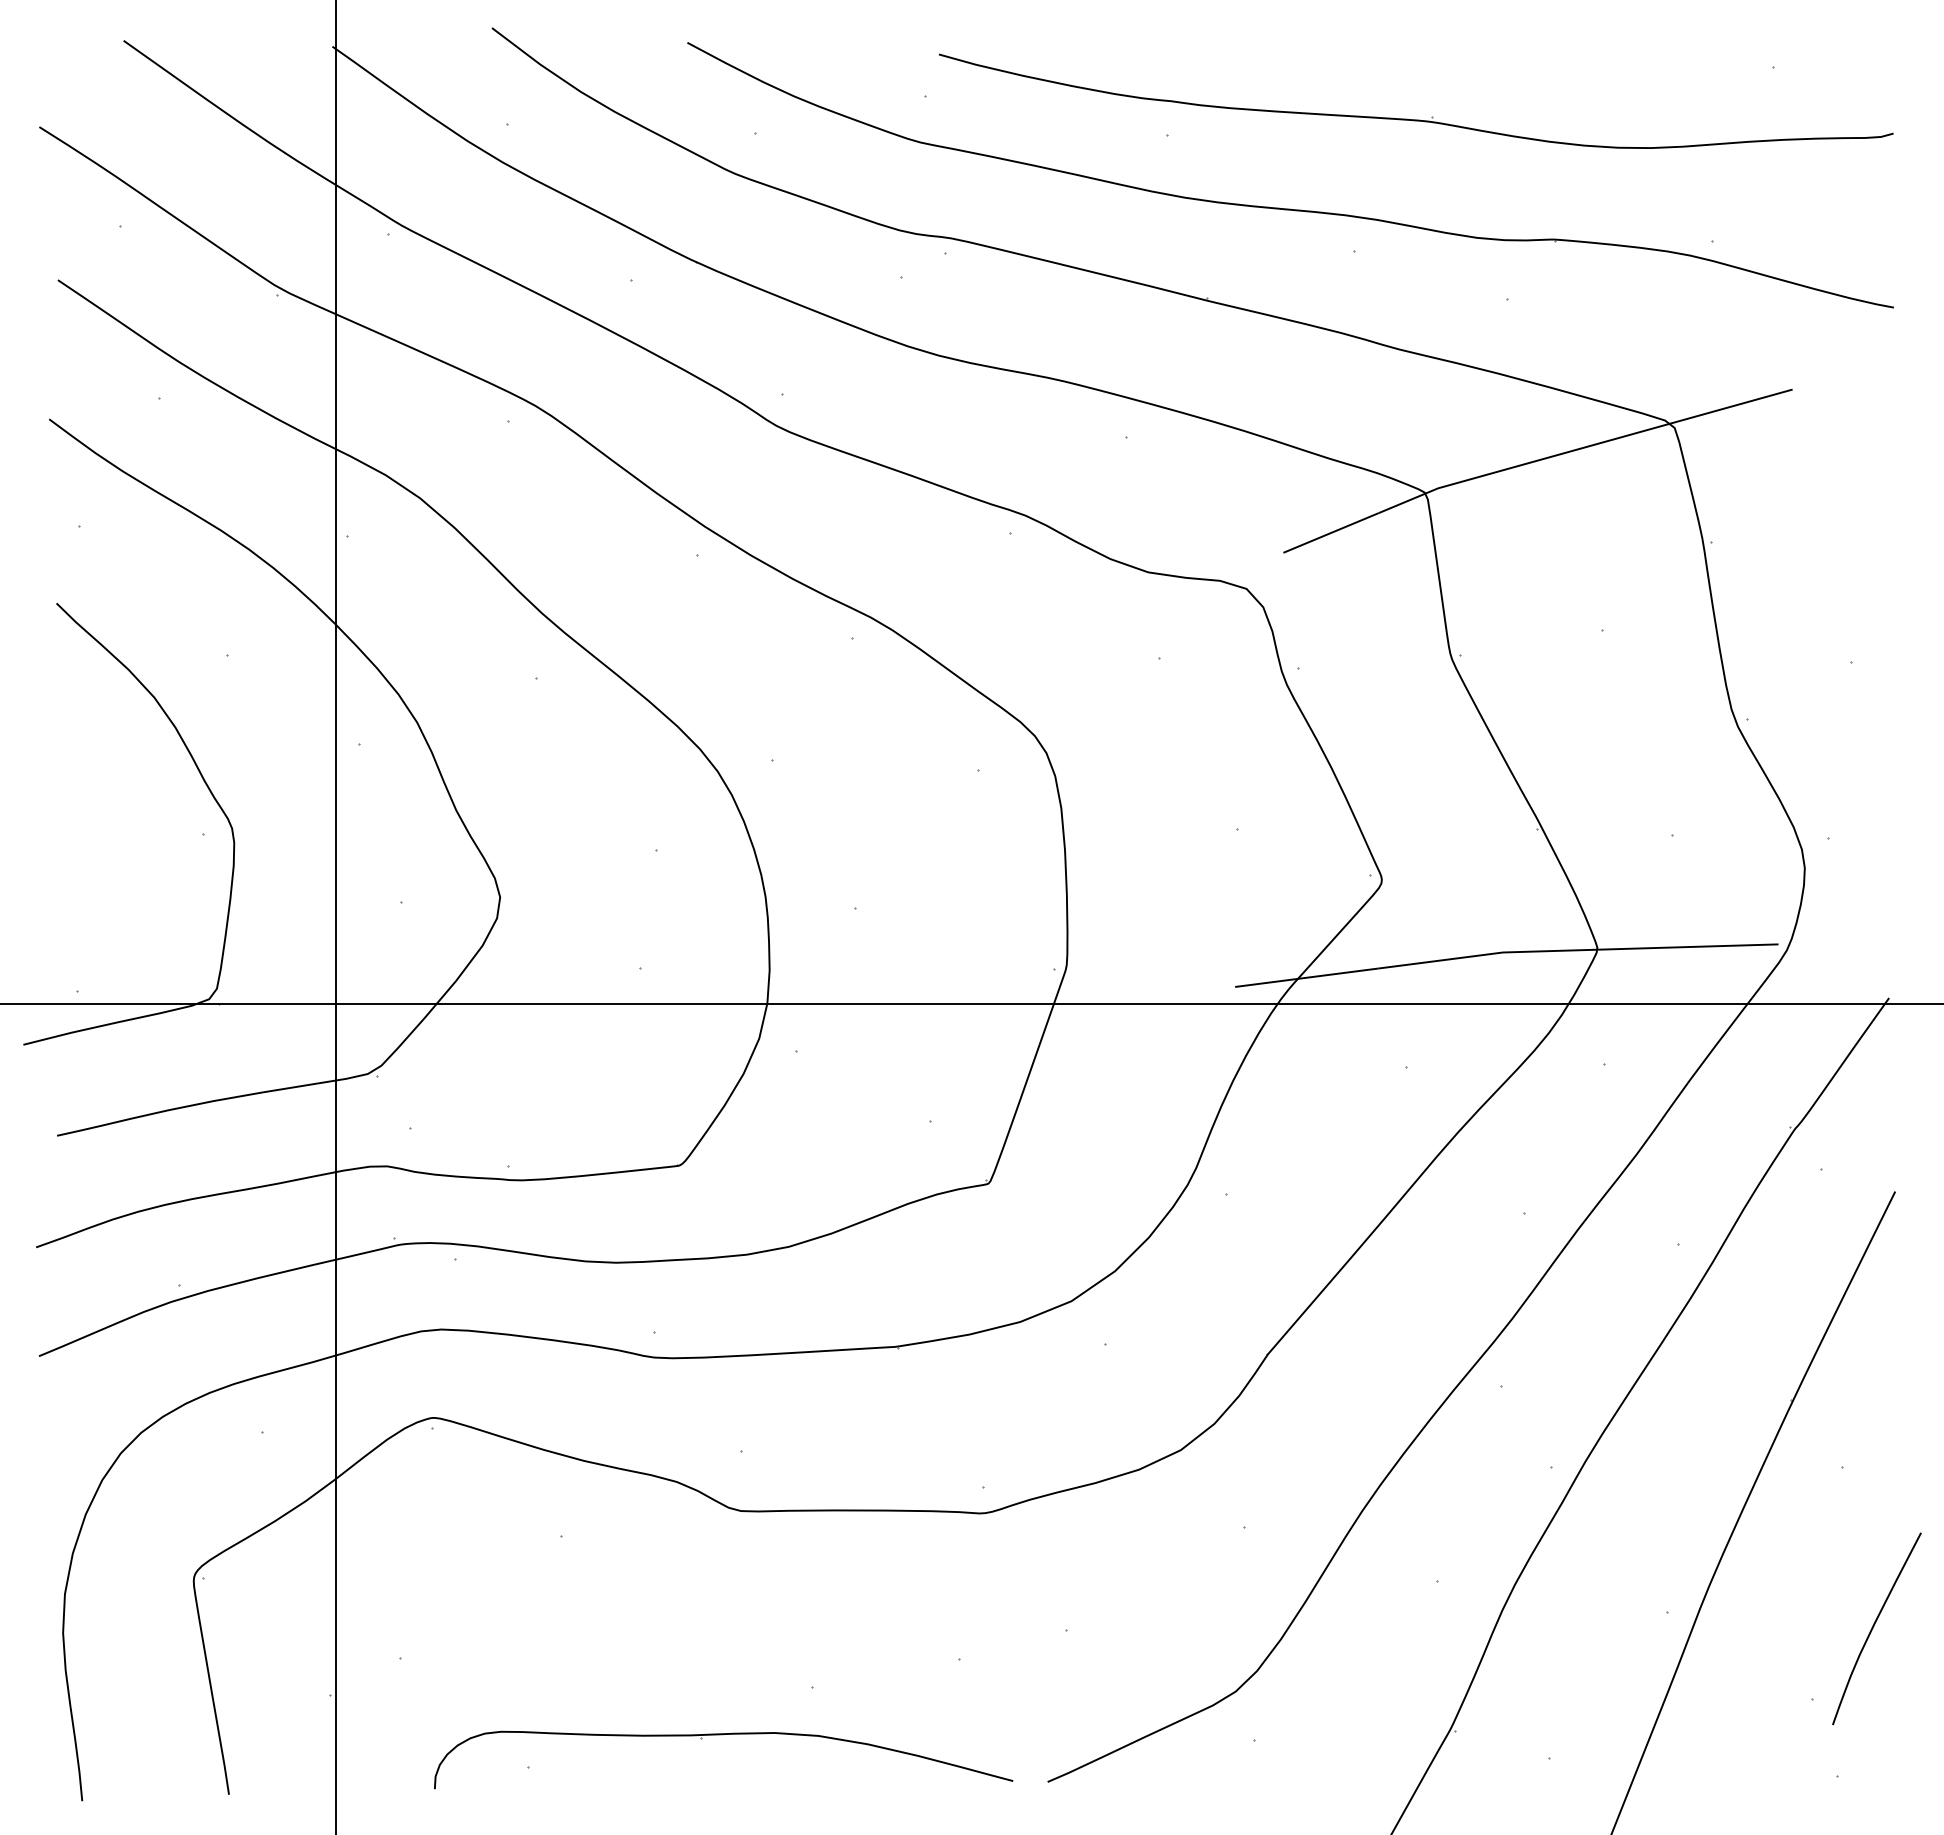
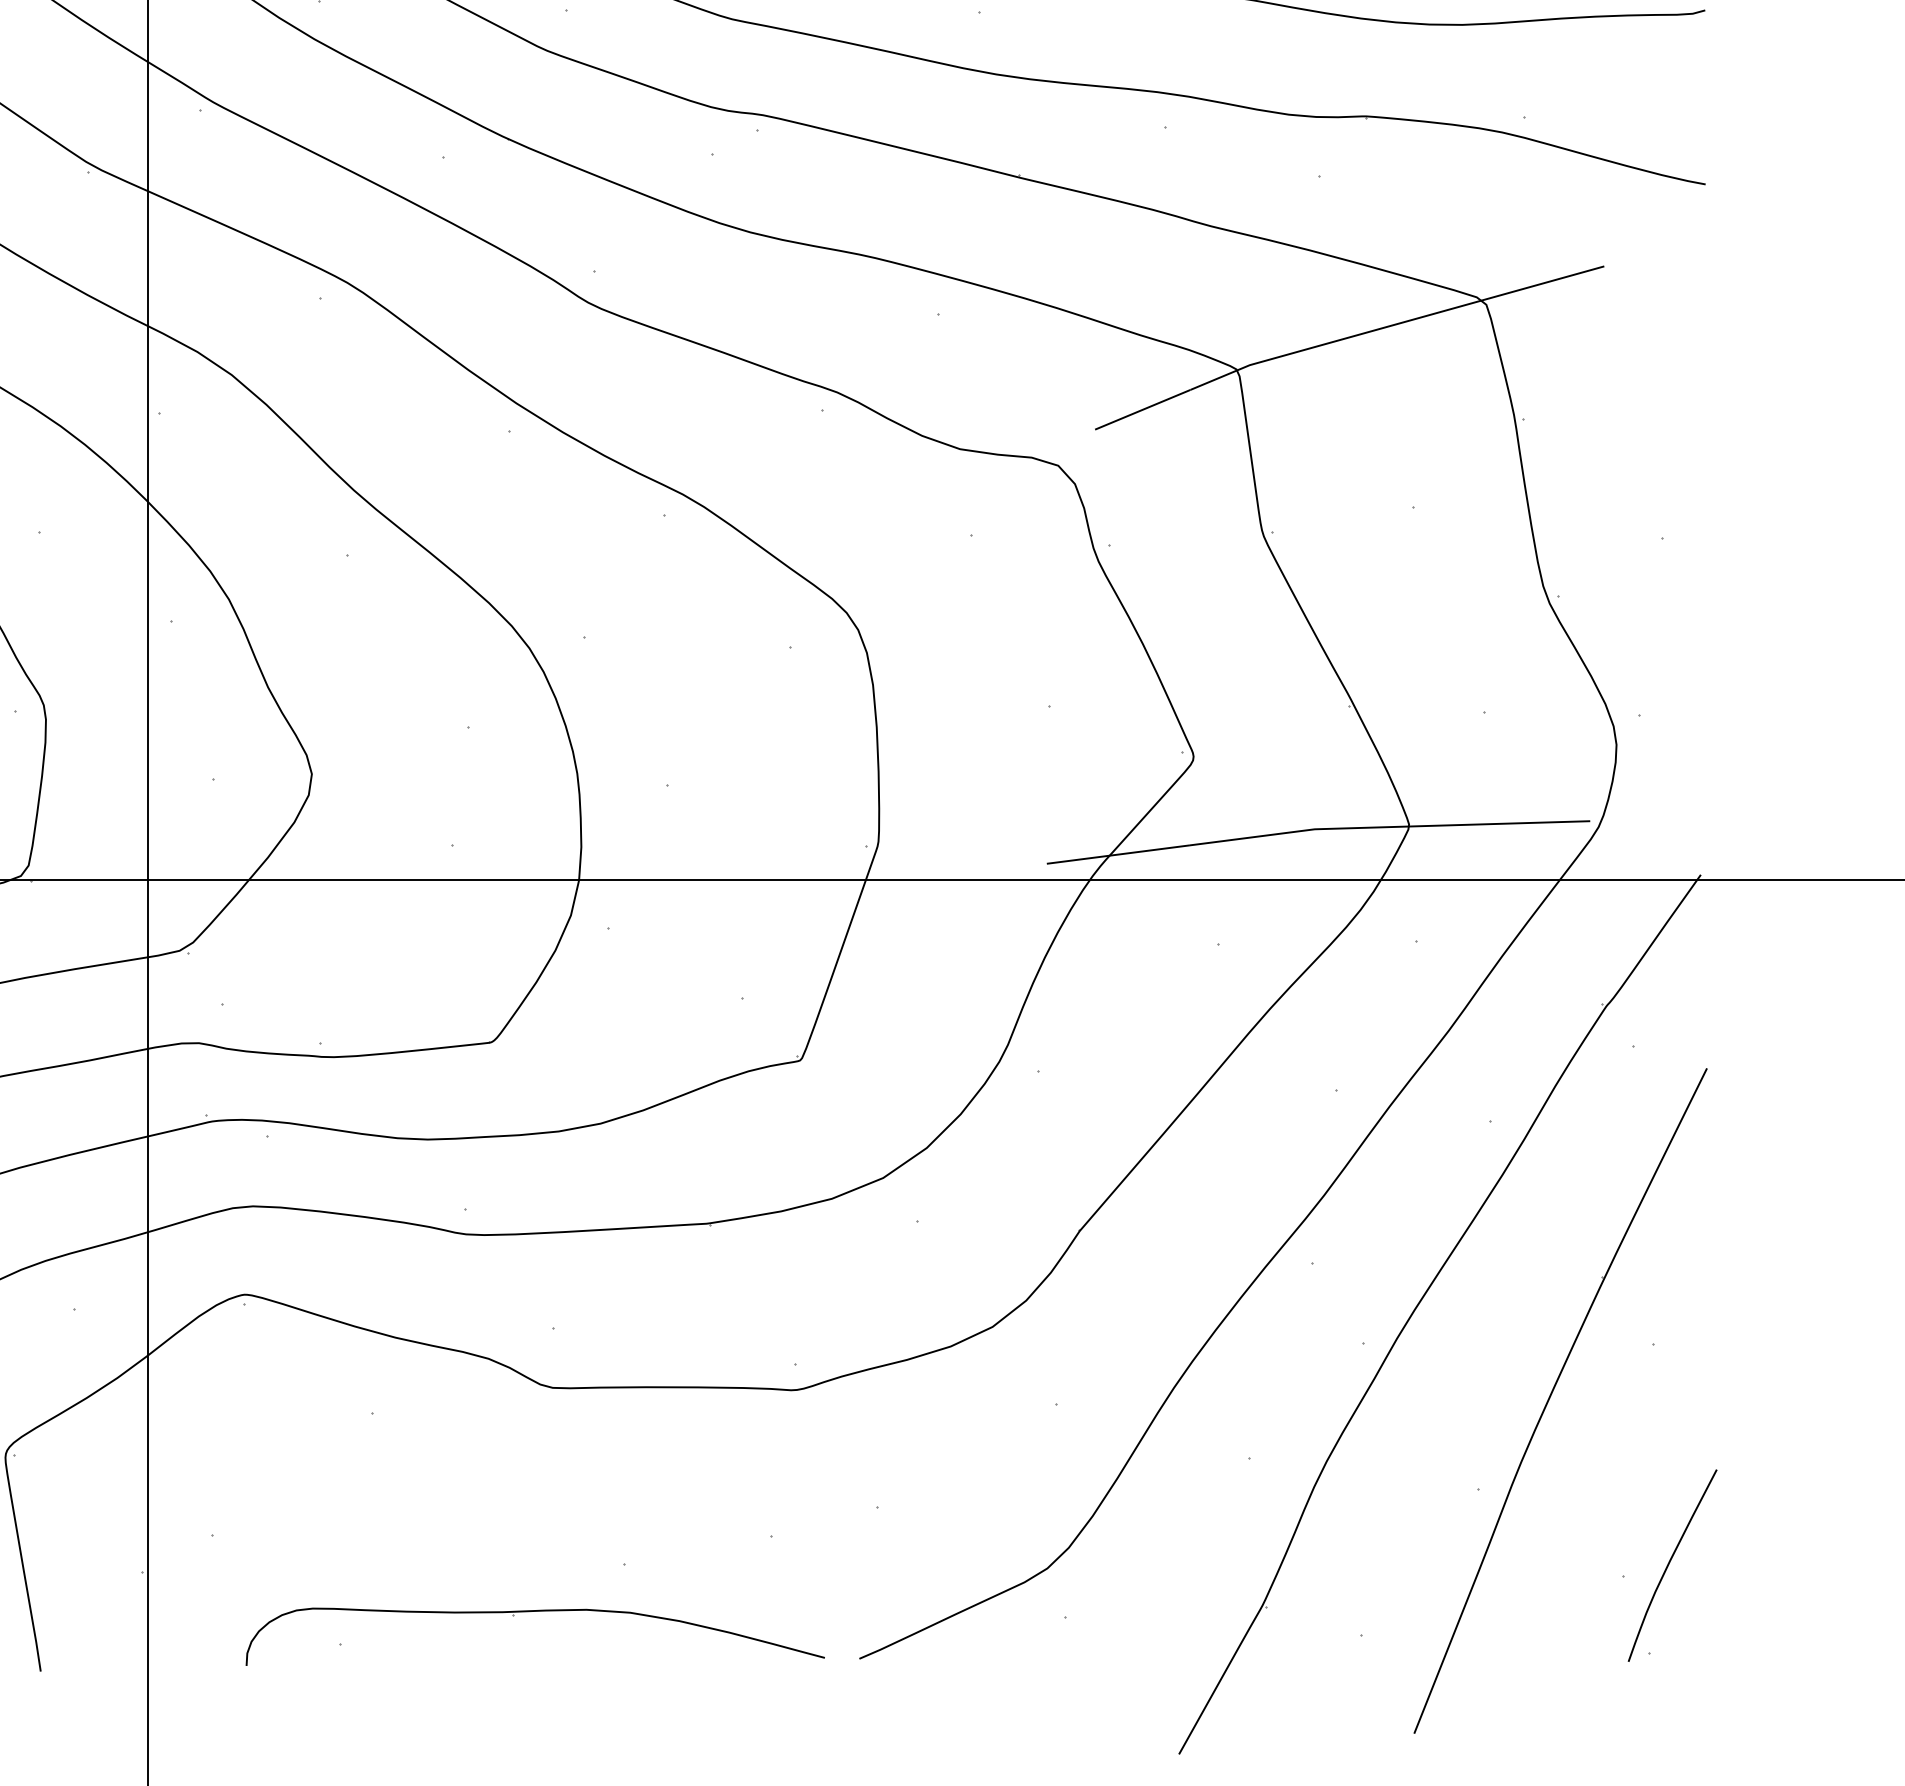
curve: (1874, 1626) -> (1670, 1563), moved

